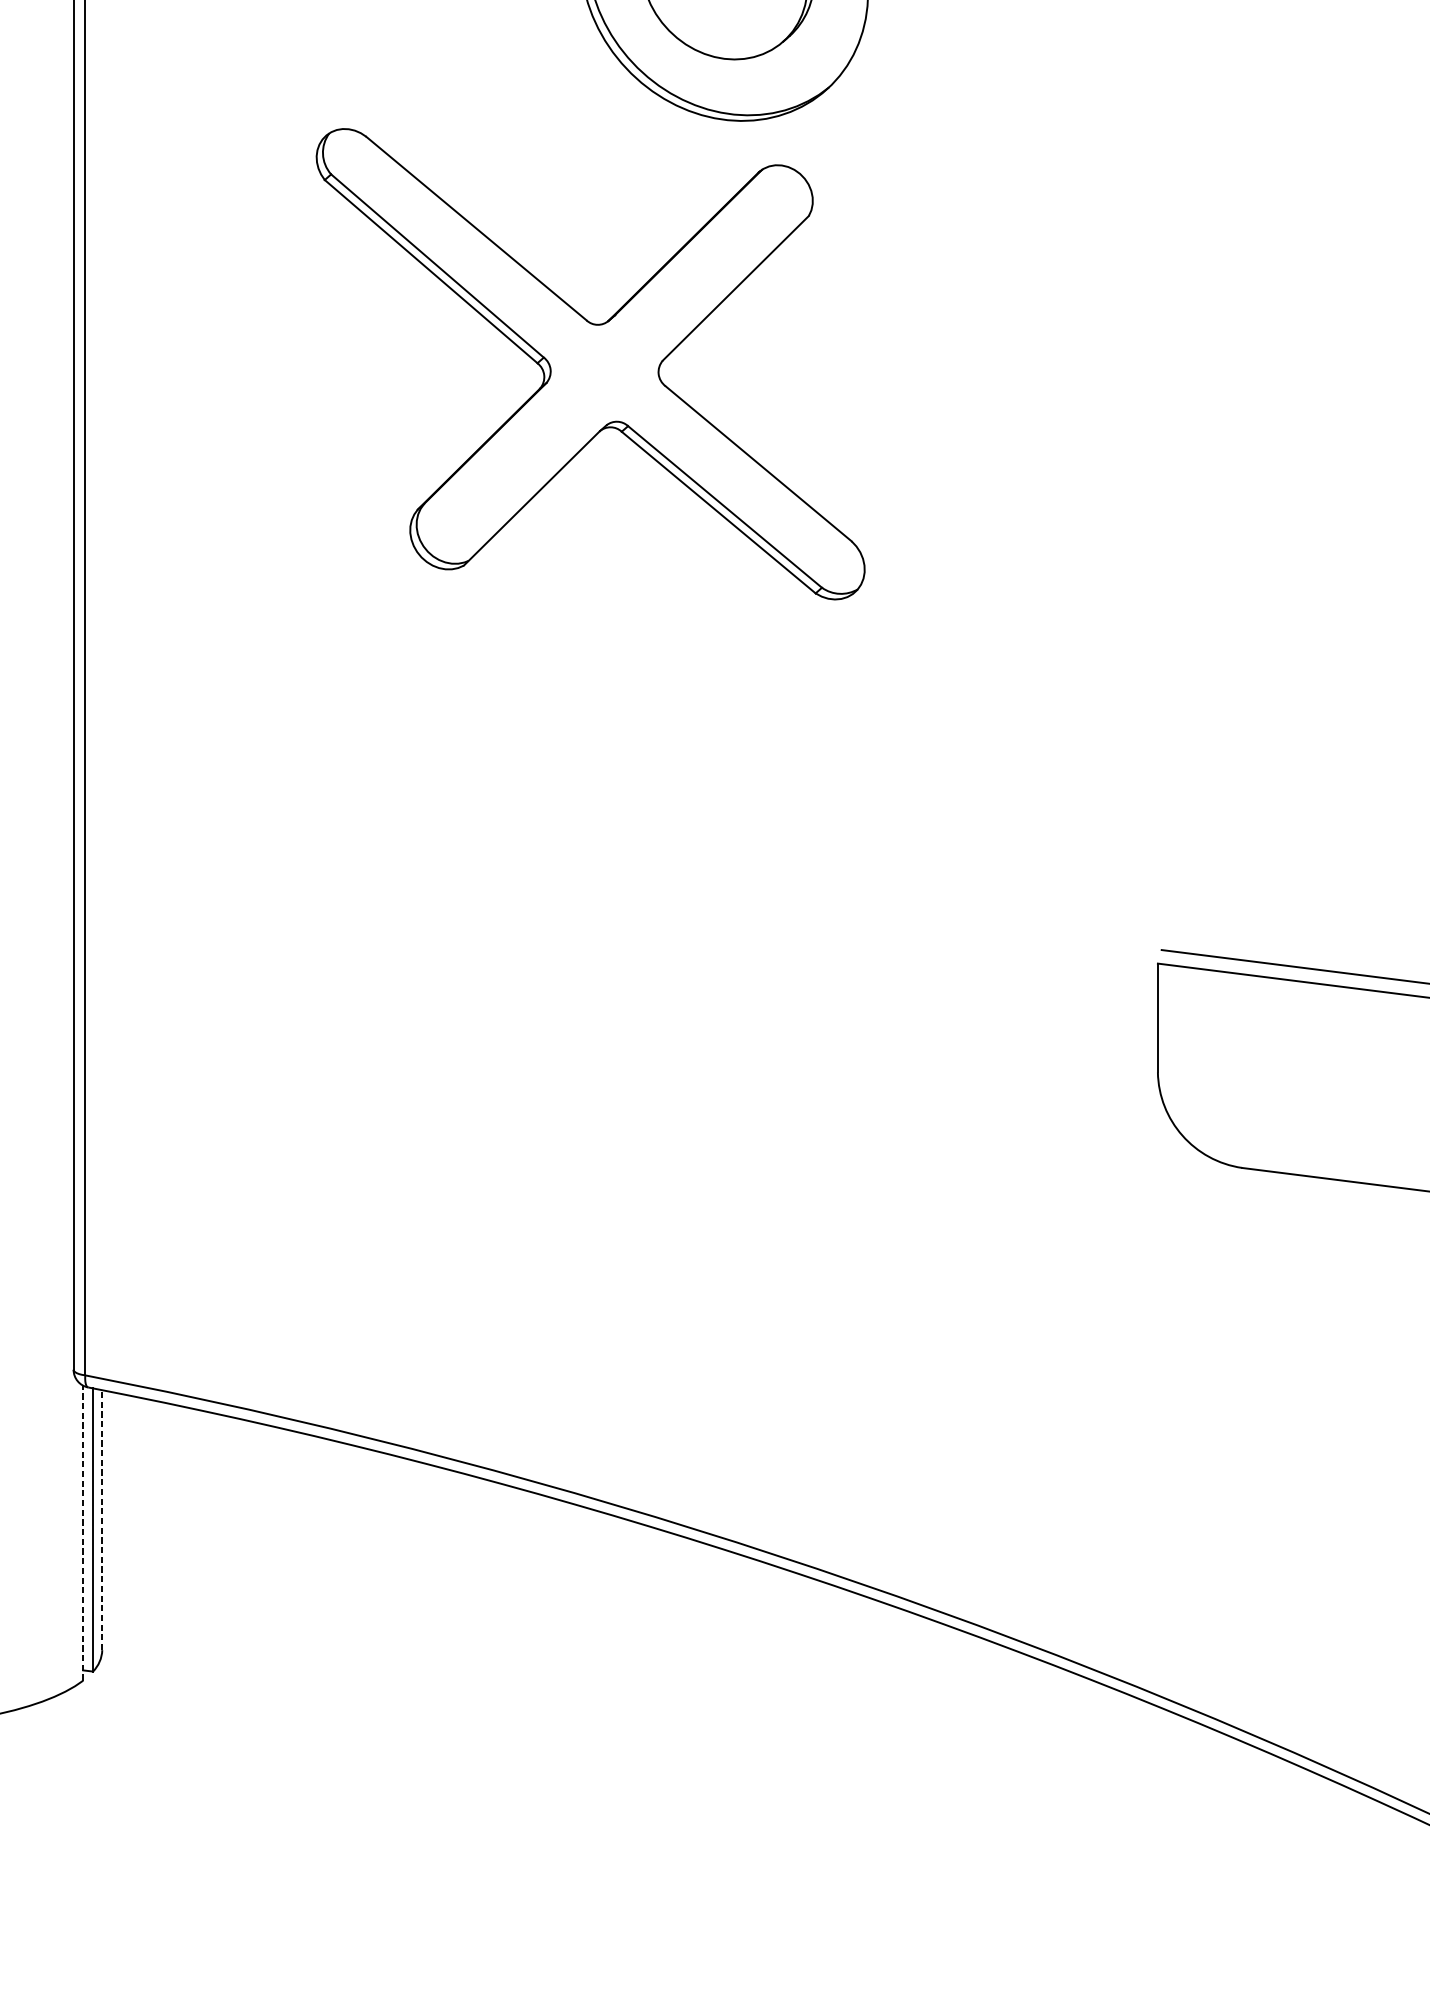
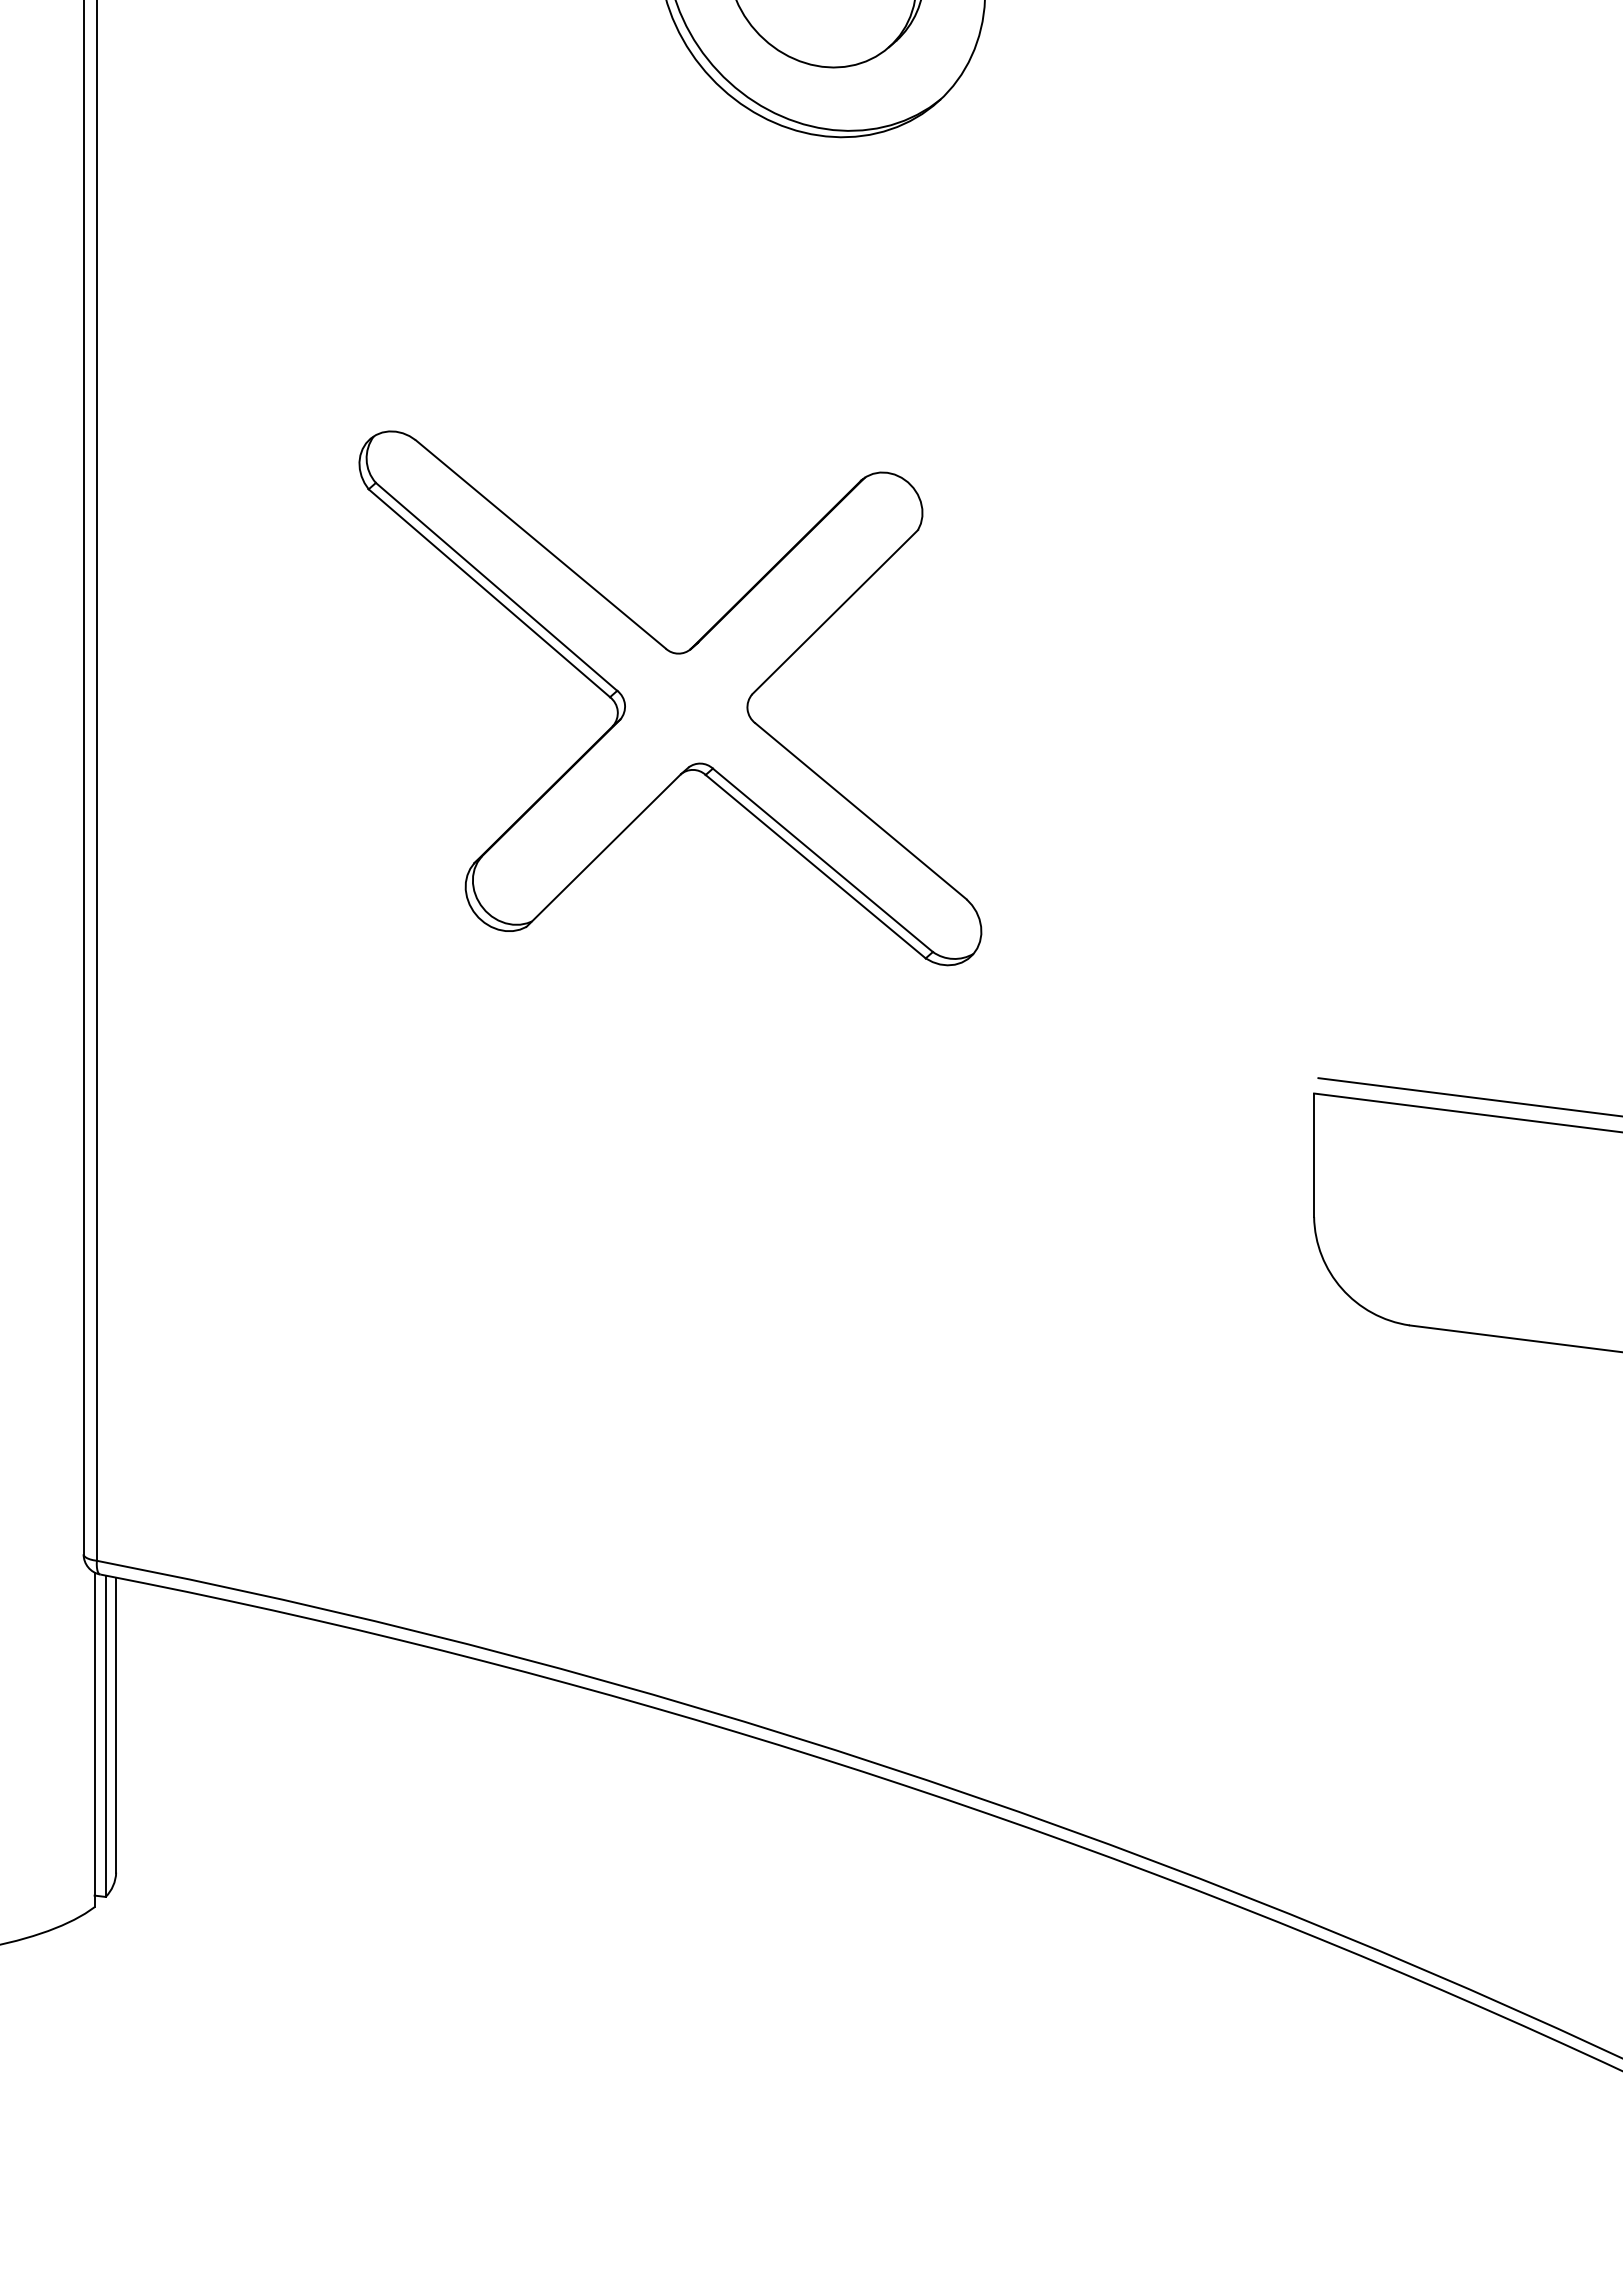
part: (590, 364) -> (670, 698), moved
line: (102, 1519) -> (116, 1724), dashed -> solid
line: (83, 1532) -> (94, 1739), dashed -> solid

